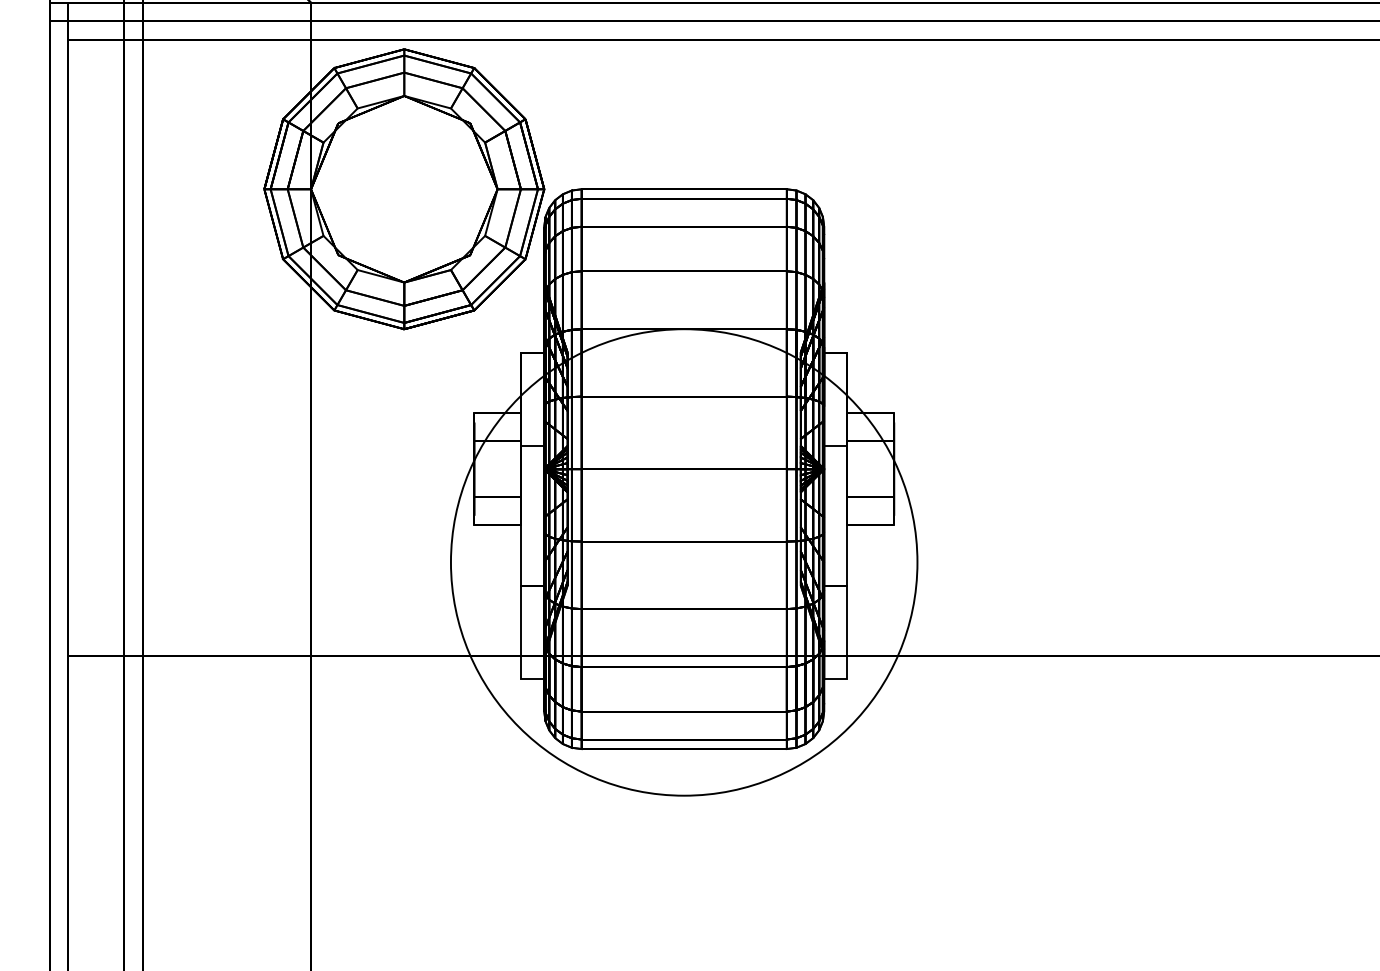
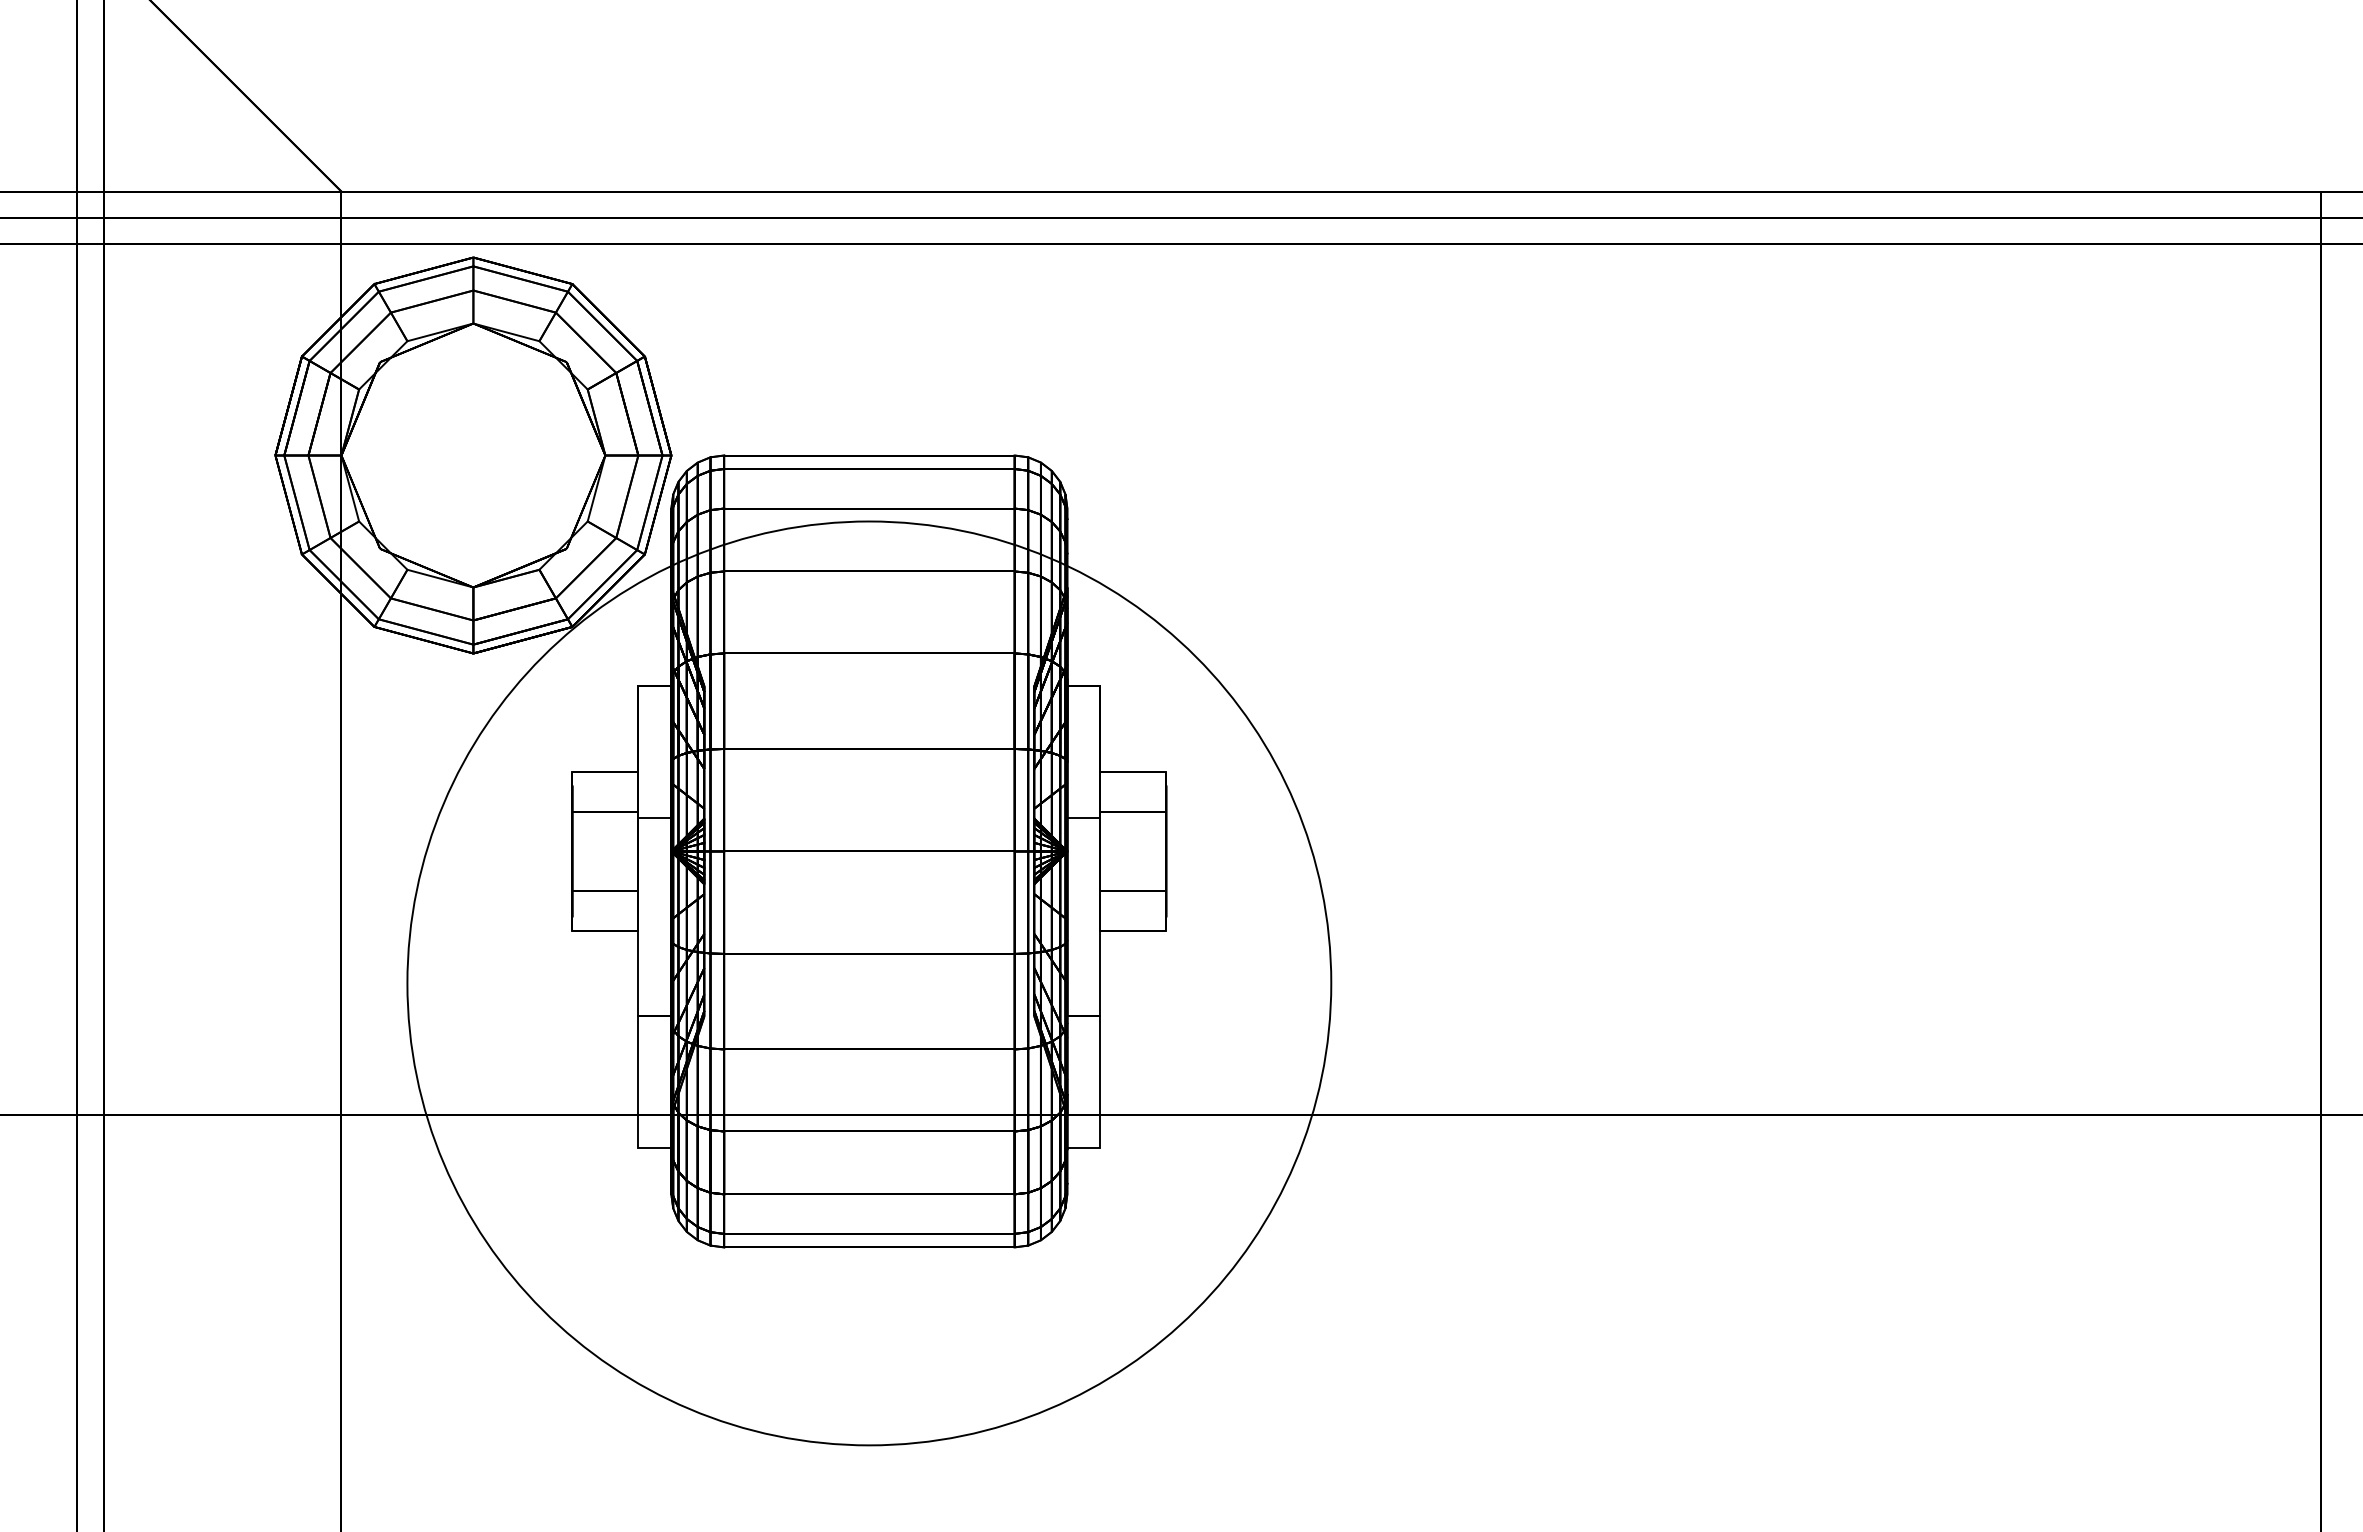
circle: (684, 562) -> (869, 983), size x1.4

